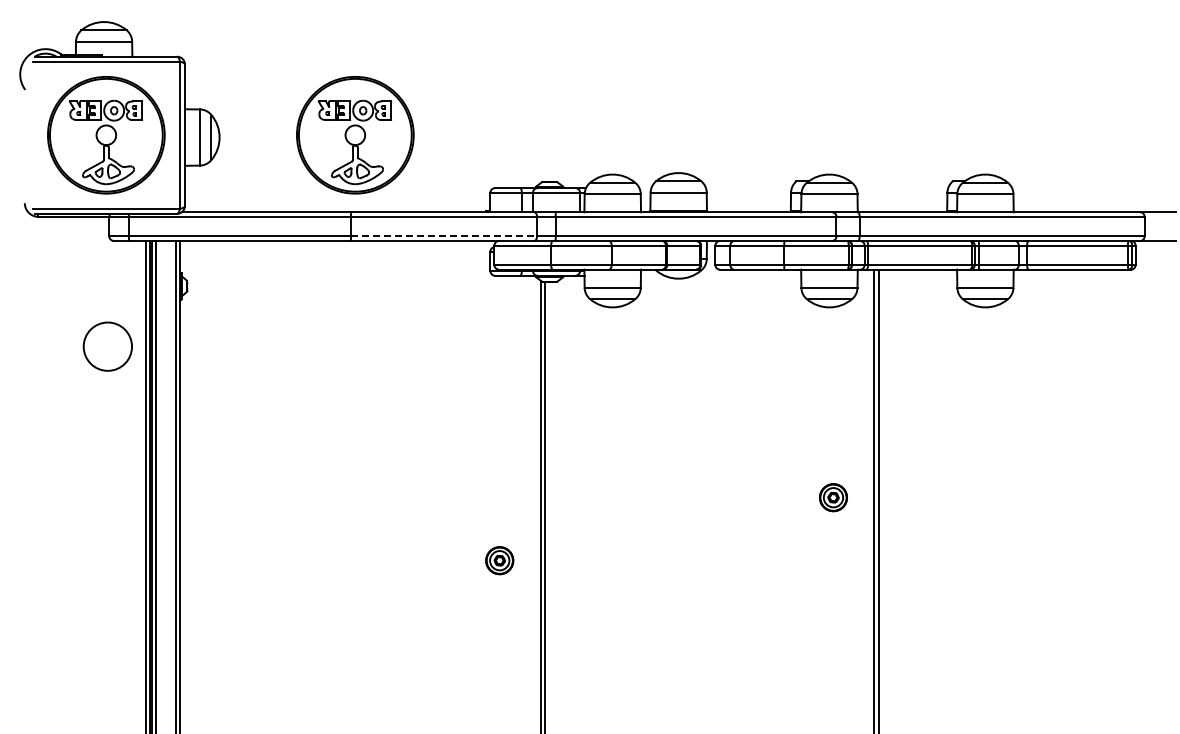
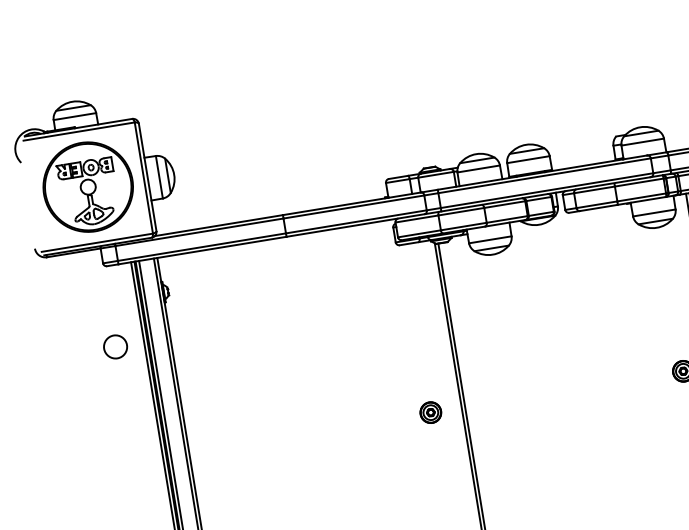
part: (355, 135) -> (276, 156), removed
line: (444, 236) -> (356, 221), dashed -> solid
circle: (107, 346) -> (115, 346), size x0.62
part: (499, 560) -> (430, 412), moved

